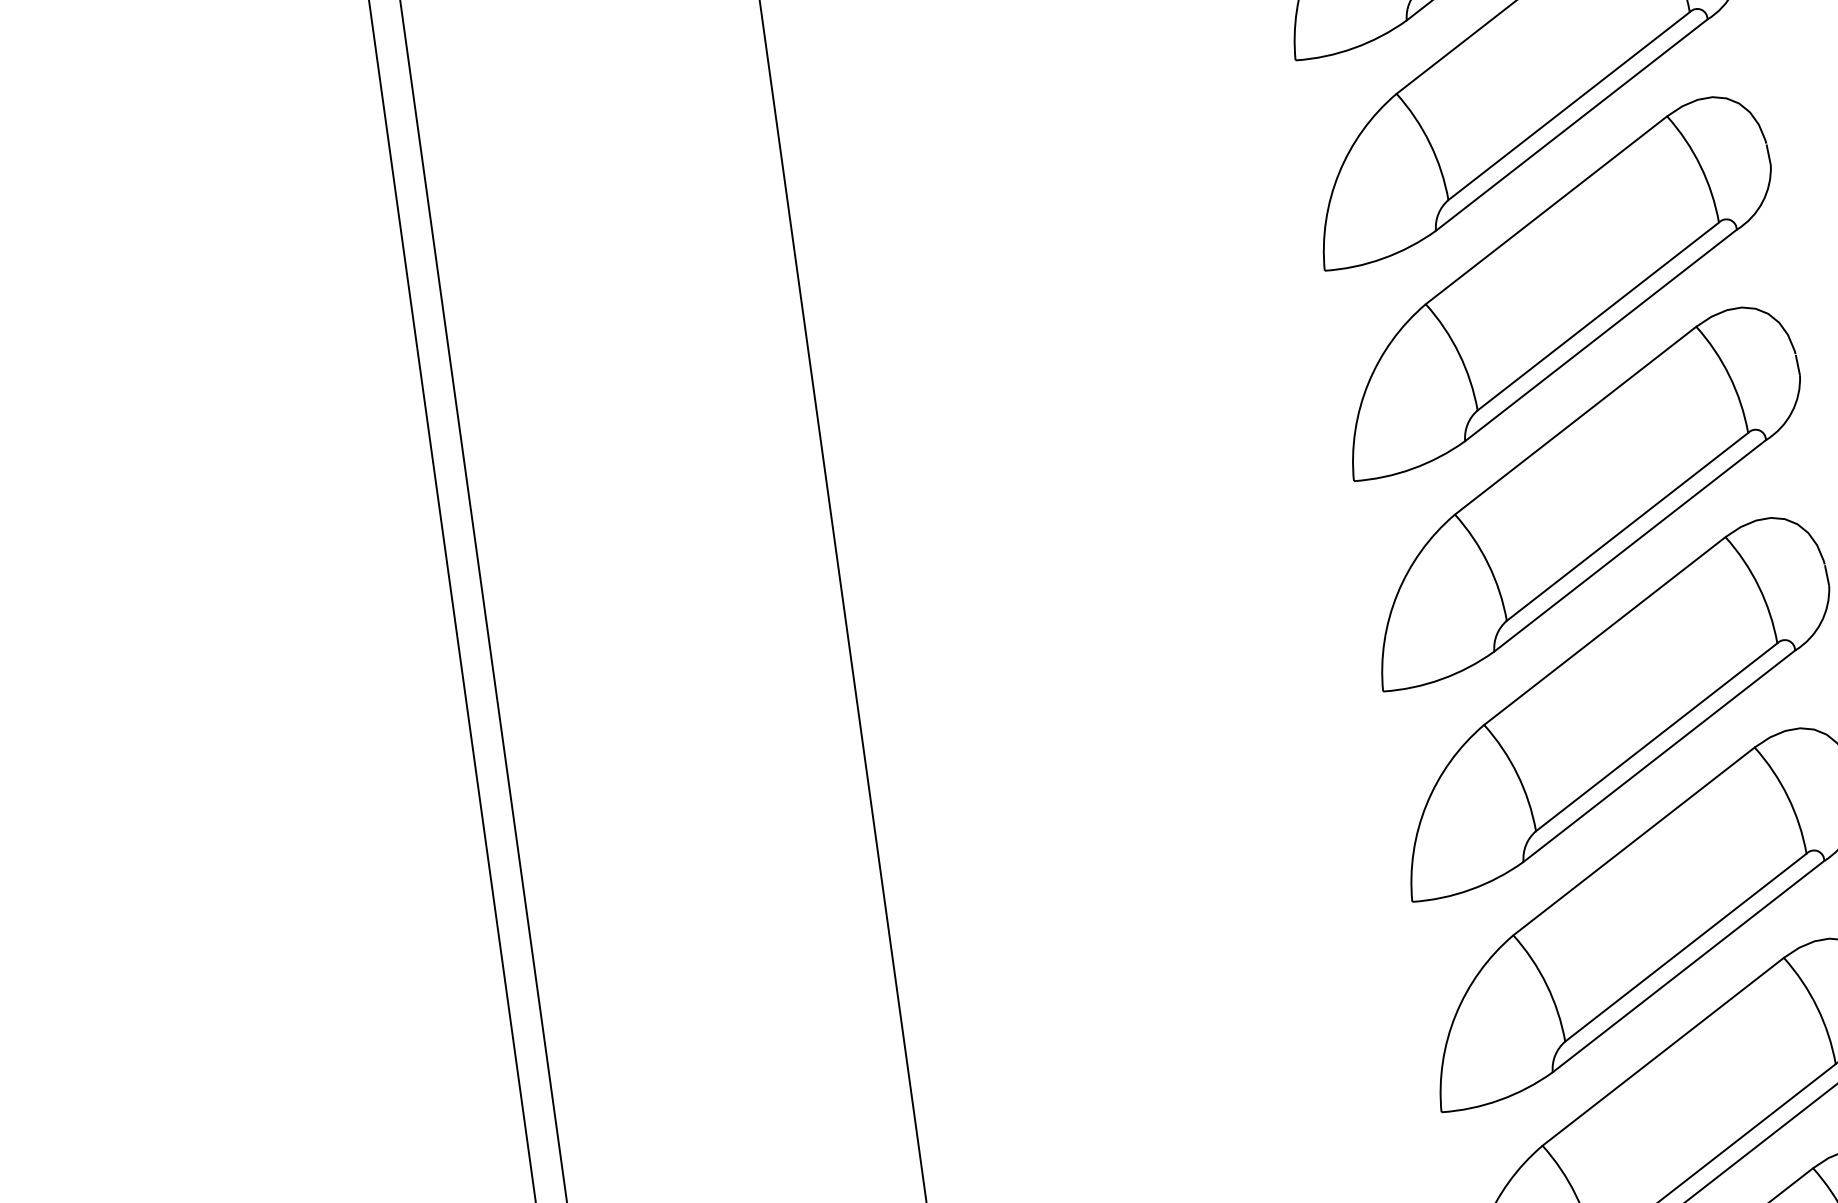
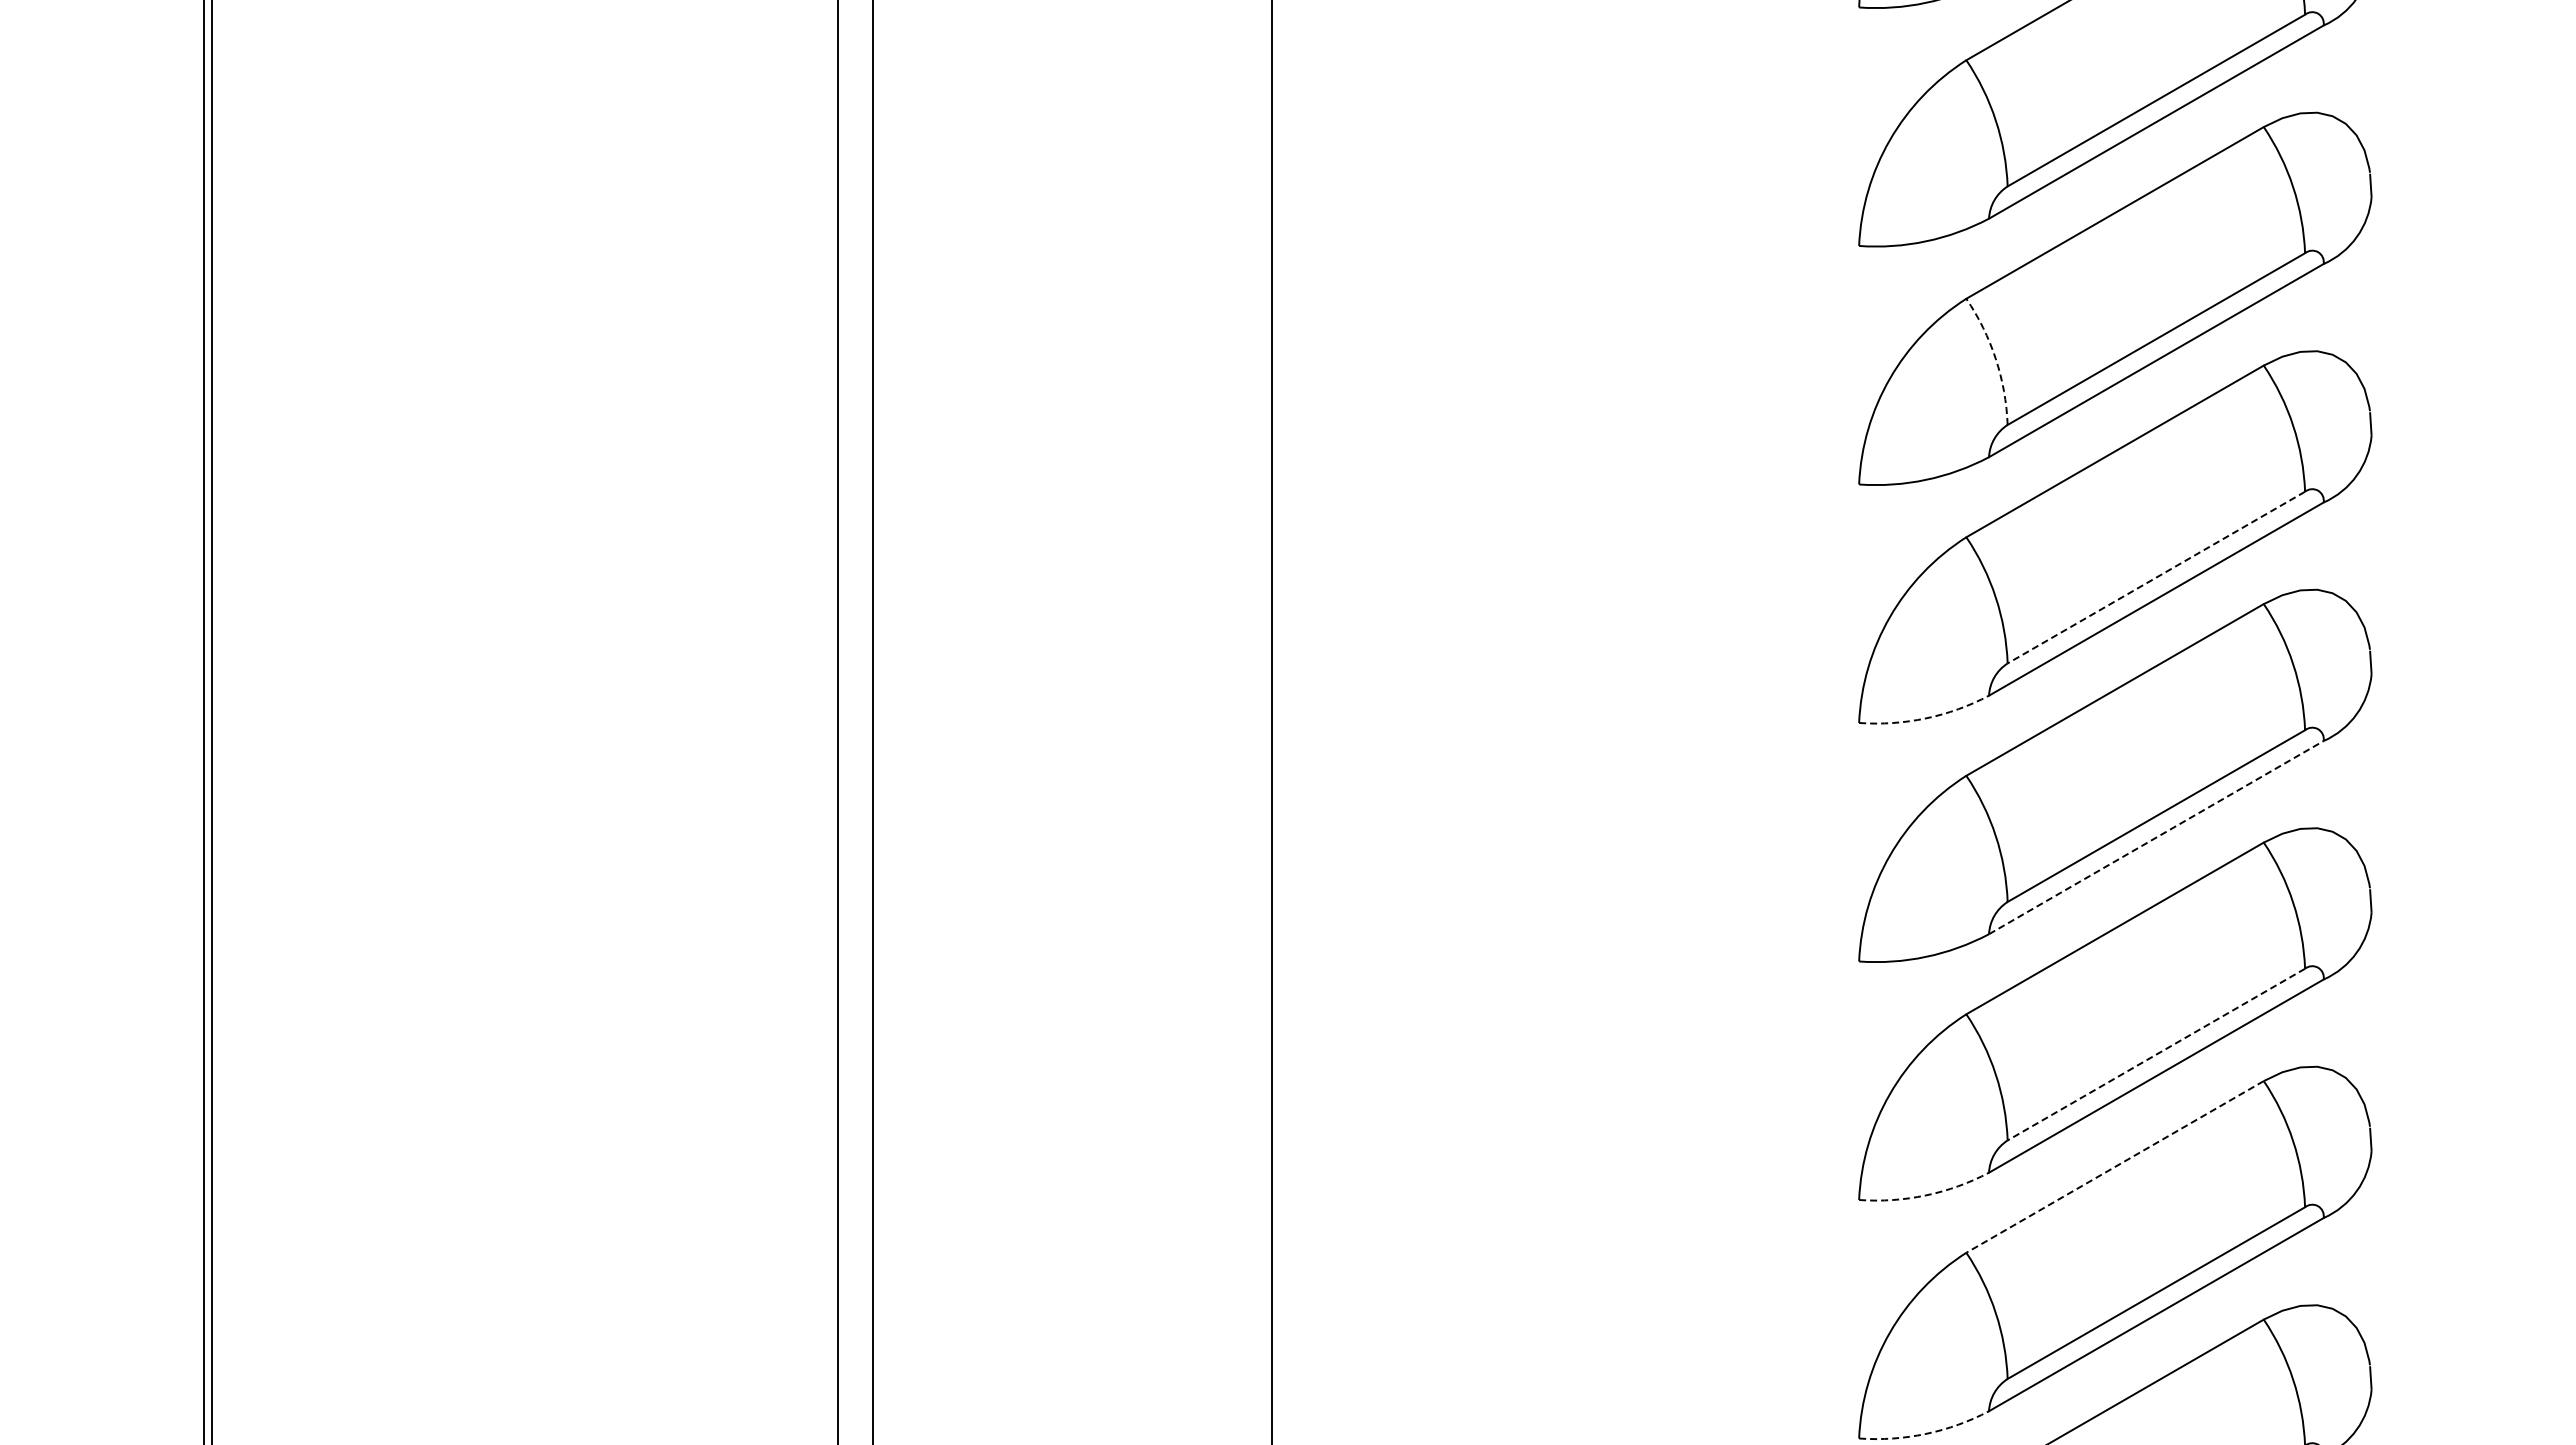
arc: (1429, 142) -> (1995, 358), solid -> dashed
line: (1598, 316) -> (2156, 577), solid -> dashed
arc: (1412, 468) -> (1926, 718), solid -> dashed
line: (1630, 545) -> (2156, 837), solid -> dashed
line: (1656, 737) -> (2156, 1054), solid -> dashed
line: (1634, 840) -> (2115, 1166), solid -> dashed
arc: (1471, 889) -> (1926, 1195), solid -> dashed
arc: (1500, 1099) -> (1926, 1433), solid -> dashed

